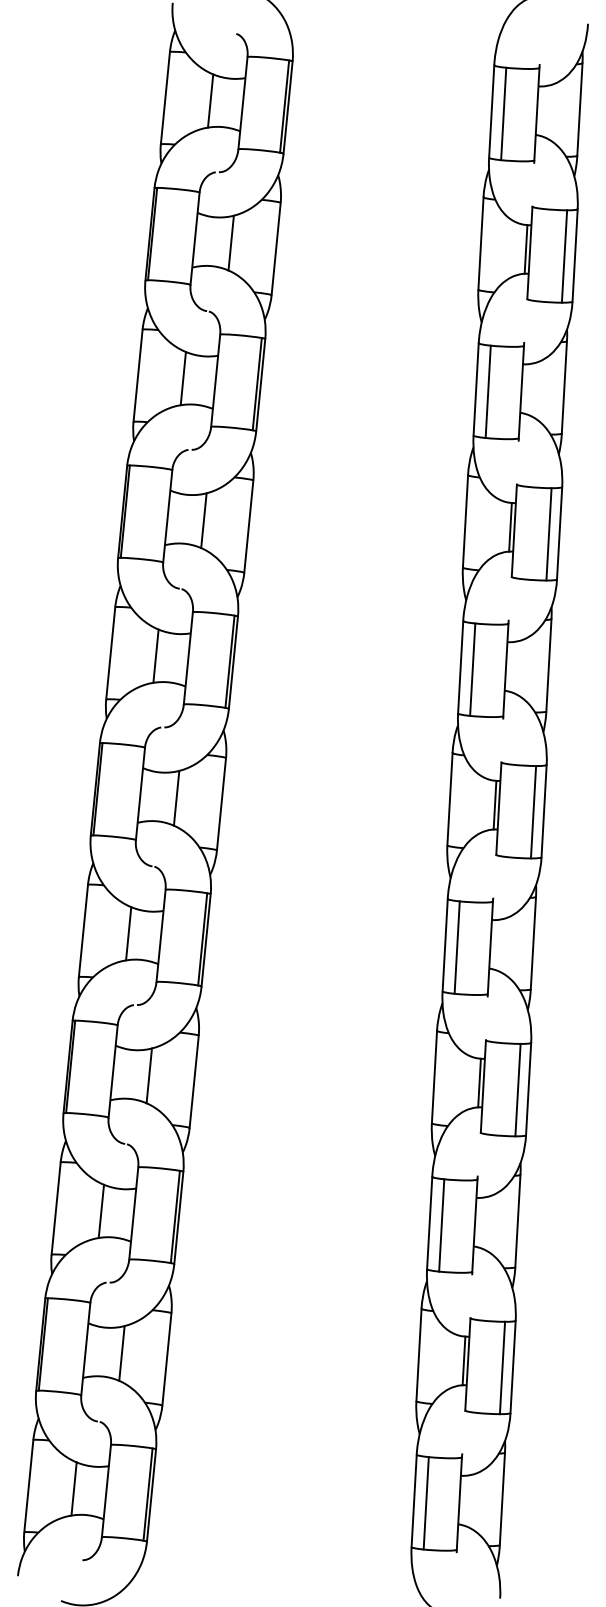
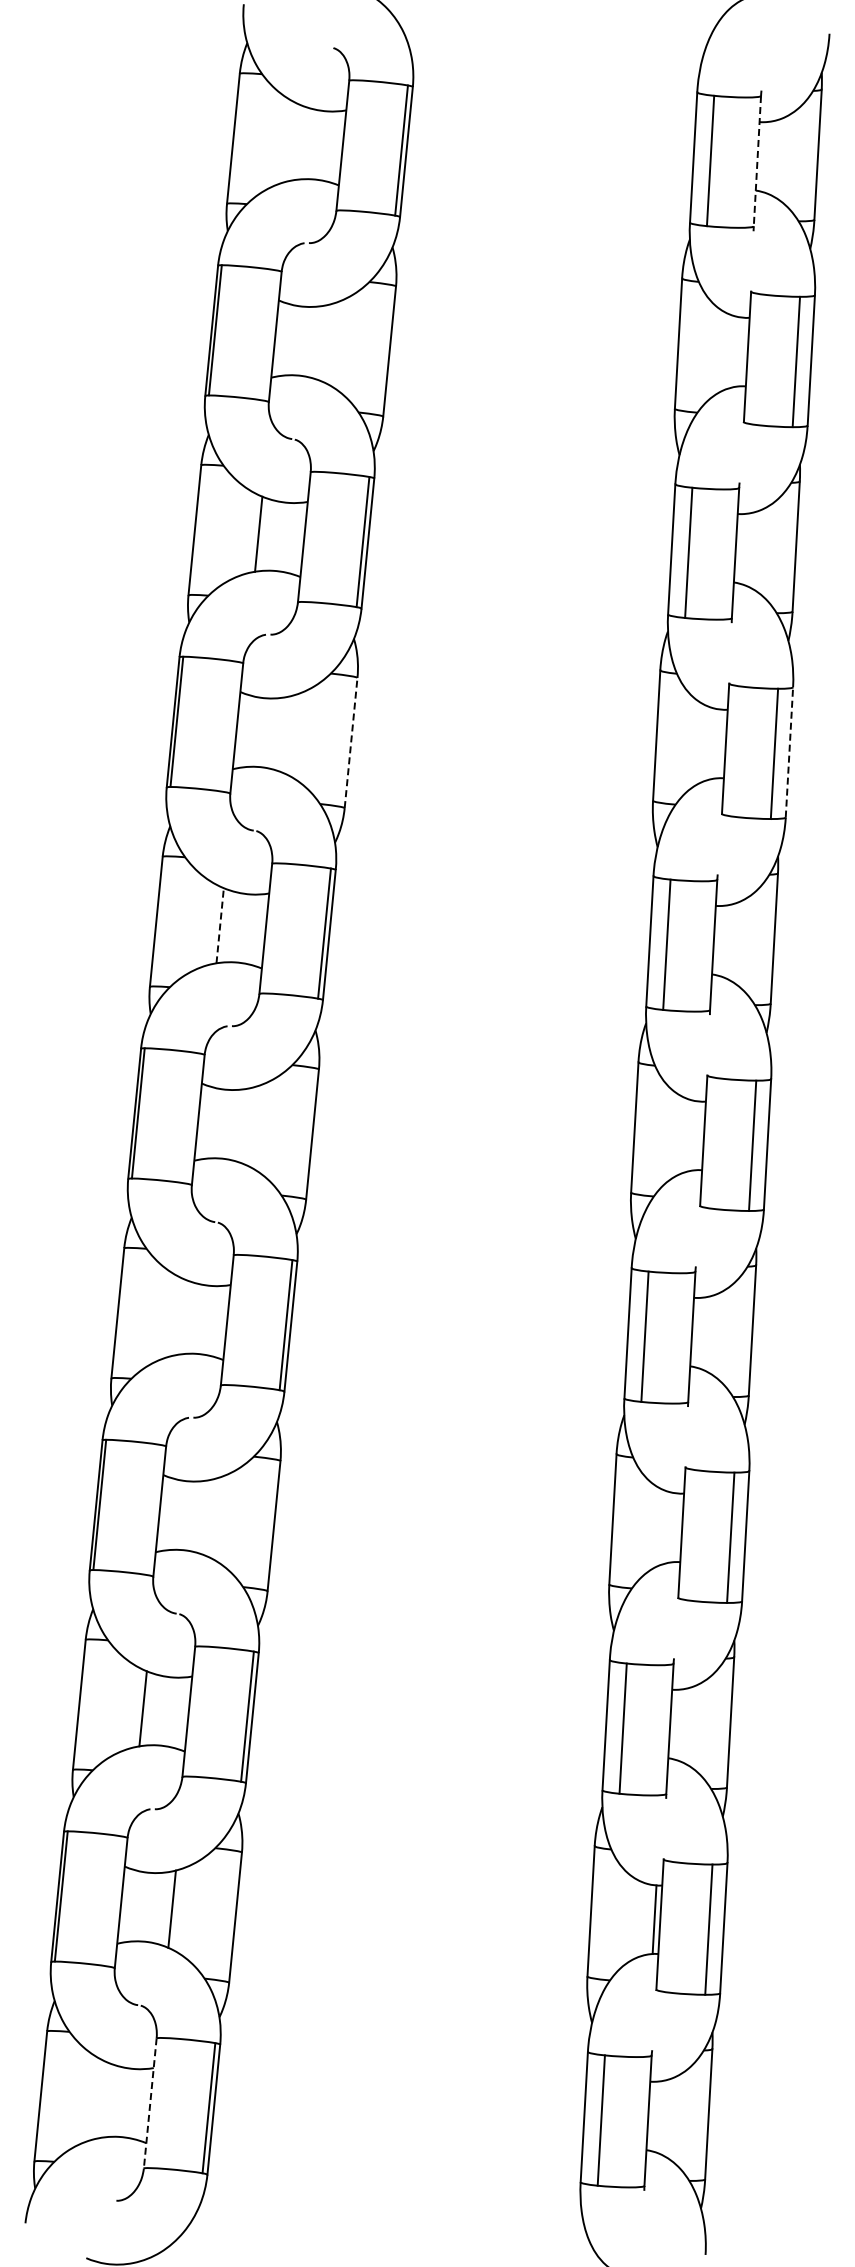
line: (210, 100) -> (296, 142), removed
line: (536, 114) -> (757, 161), solid -> dashed
line: (231, 242) -> (326, 342), removed
line: (526, 249) -> (742, 351), removed
line: (203, 520) -> (287, 734), removed
line: (249, 526) -> (351, 742), solid -> dashed
line: (510, 526) -> (720, 743), removed
line: (559, 532) -> (789, 751), solid -> dashed
line: (156, 656) -> (220, 925), solid -> dashed
line: (176, 797) -> (249, 1125), removed
line: (495, 804) -> (698, 1135), removed
line: (128, 933) -> (181, 1316), removed
line: (149, 1075) -> (210, 1517), removed
line: (479, 1082) -> (676, 1527), removed
line: (73, 1488) -> (104, 2099), removed
line: (106, 1491) -> (150, 2103), solid -> dashed

